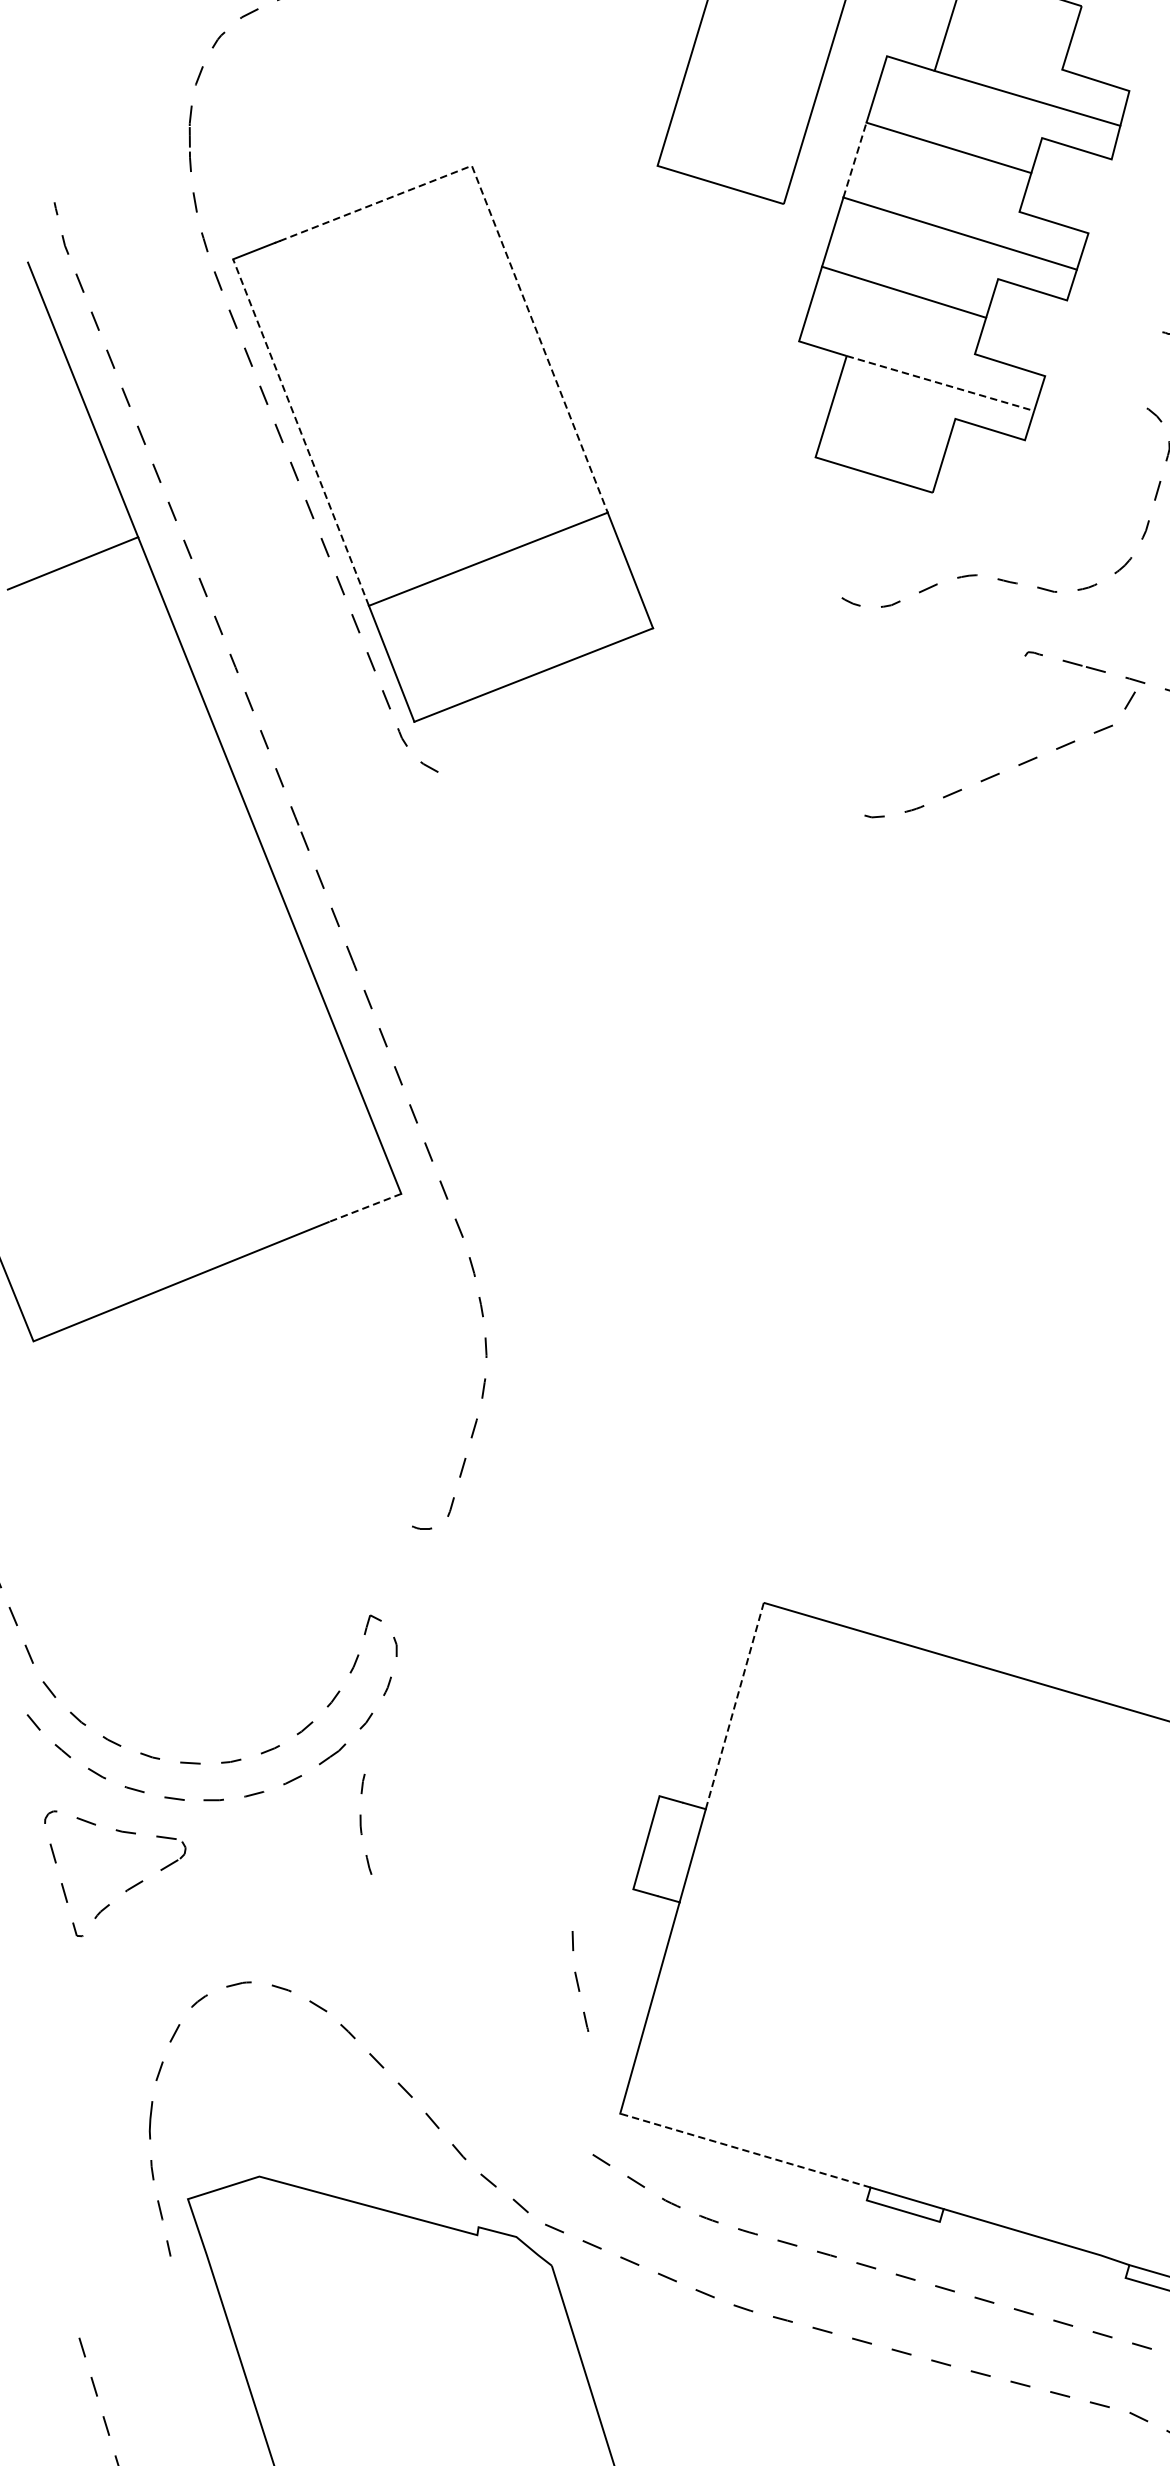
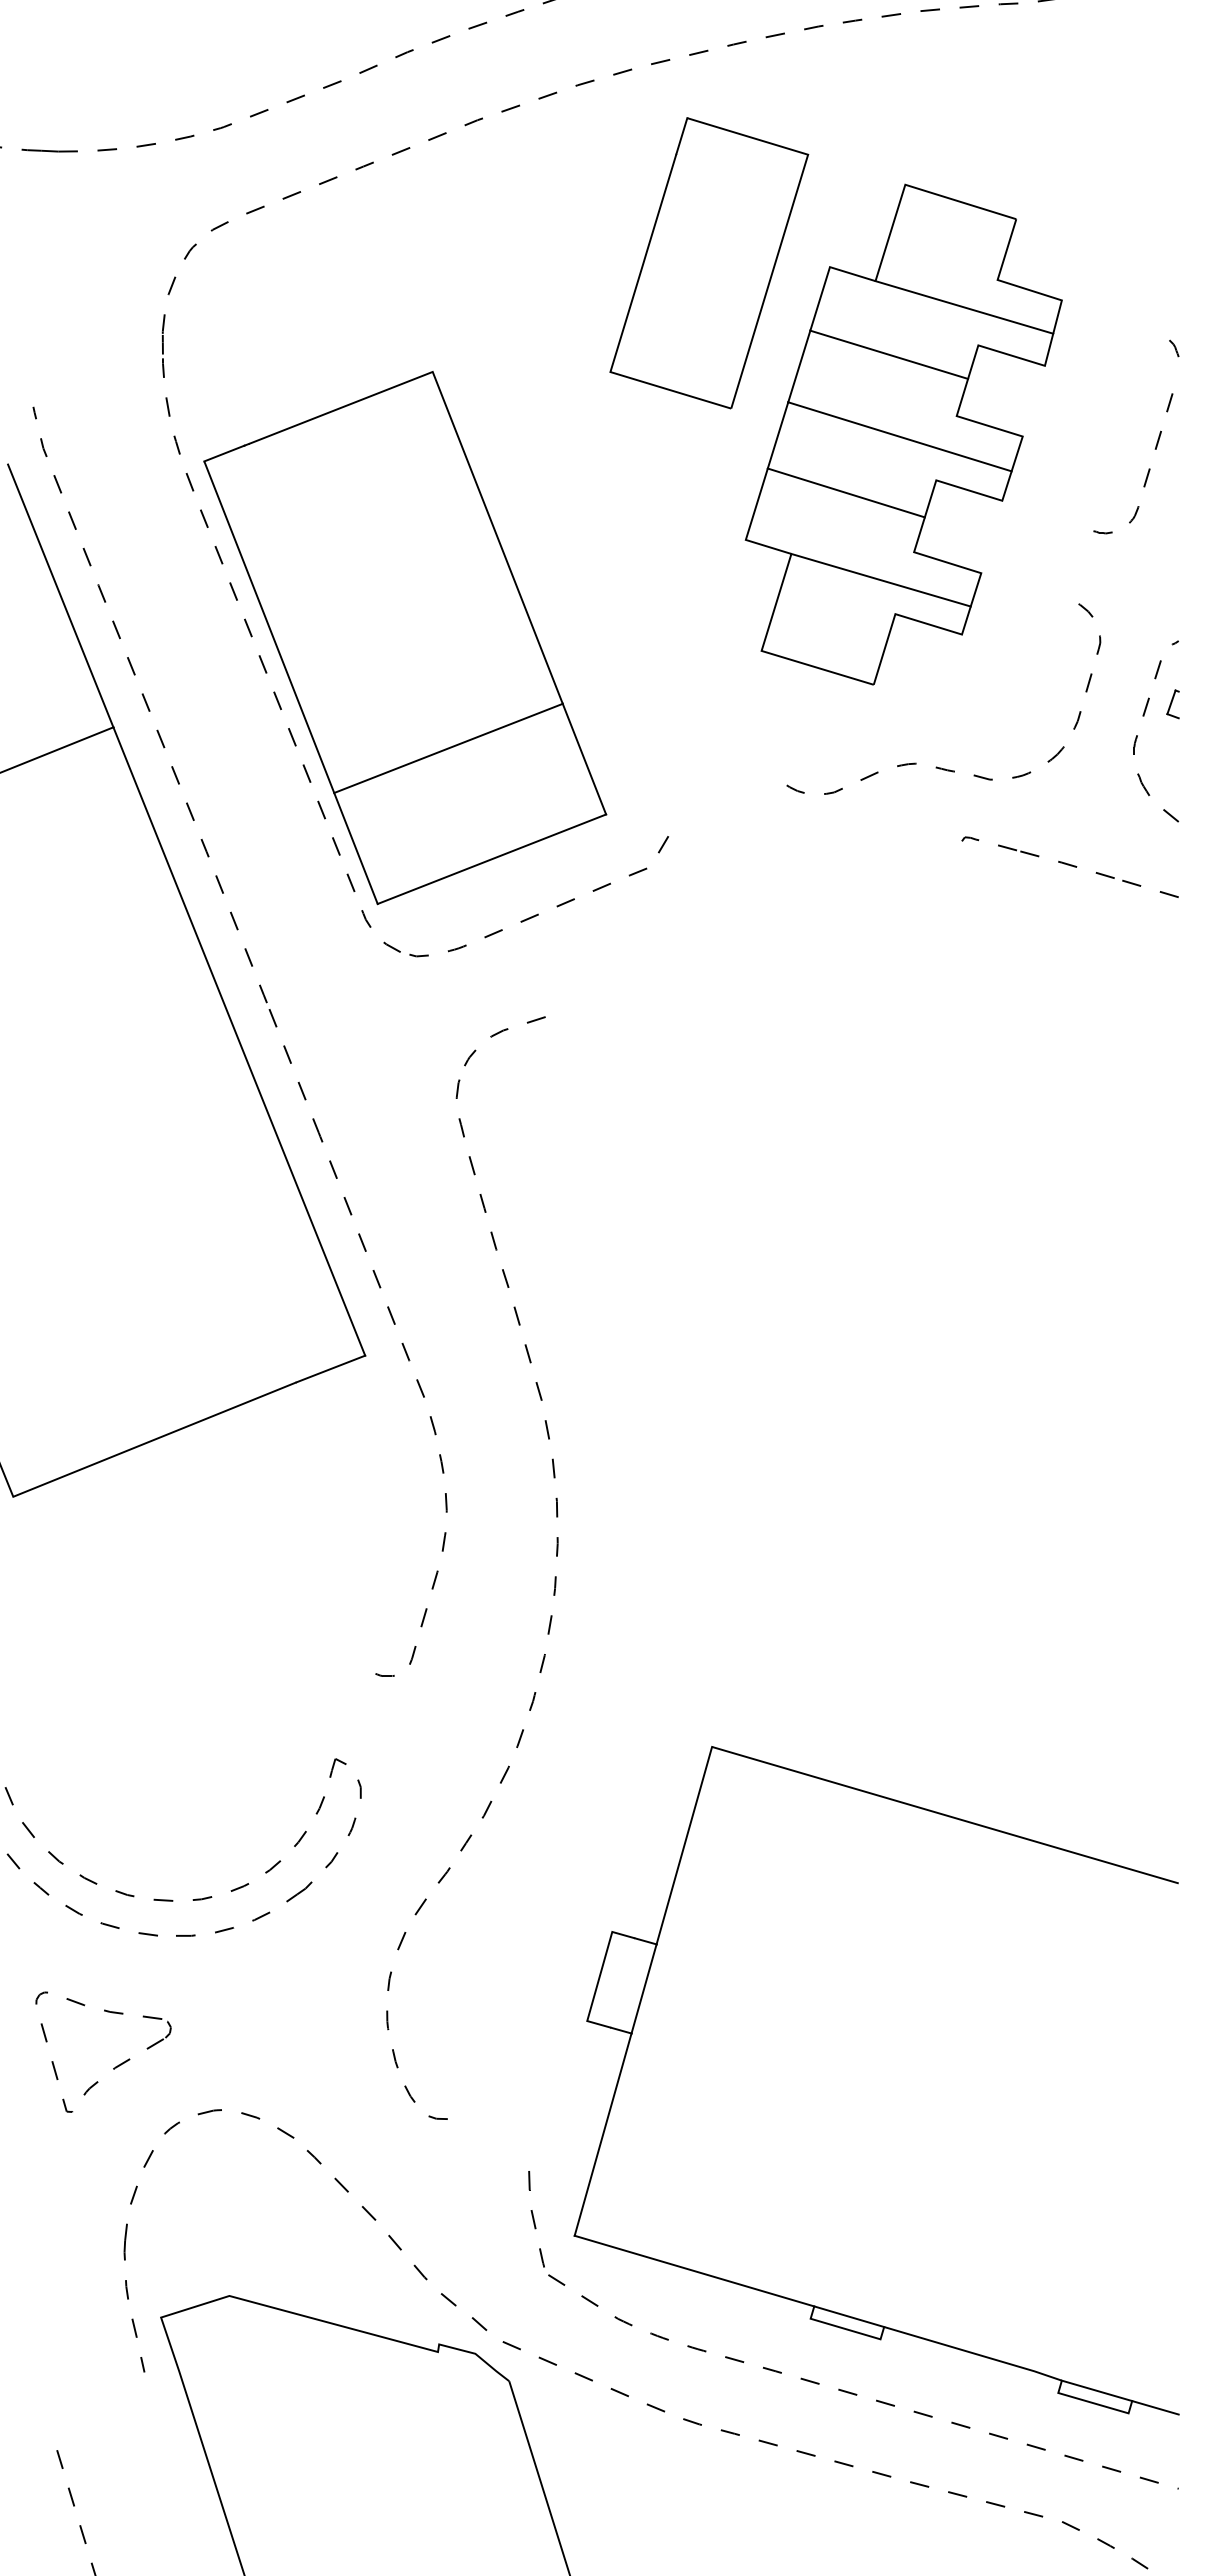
line: (855, 160) -> (799, 366), dashed -> solid
line: (501, 243) -> (461, 446), dashed -> solid
line: (940, 383) -> (881, 580), dashed -> solid
line: (301, 431) -> (269, 626), dashed -> solid
curve: (999, 772) -> (538, 913), moved
curve: (541, 857) -> (499, 1033), added
line: (365, 1207) -> (330, 1368), dashed -> solid
curve: (601, 1359) -> (556, 1514), added
line: (734, 1705) -> (684, 1845), dashed -> solid
curve: (361, 1823) -> (388, 2019), moved
part: (127, 1888) -> (115, 2066), moved
curve: (453, 1974) -> (415, 2102), added
curve: (578, 1981) -> (534, 2219), moved
line: (745, 2151) -> (694, 2271), dashed -> solid

